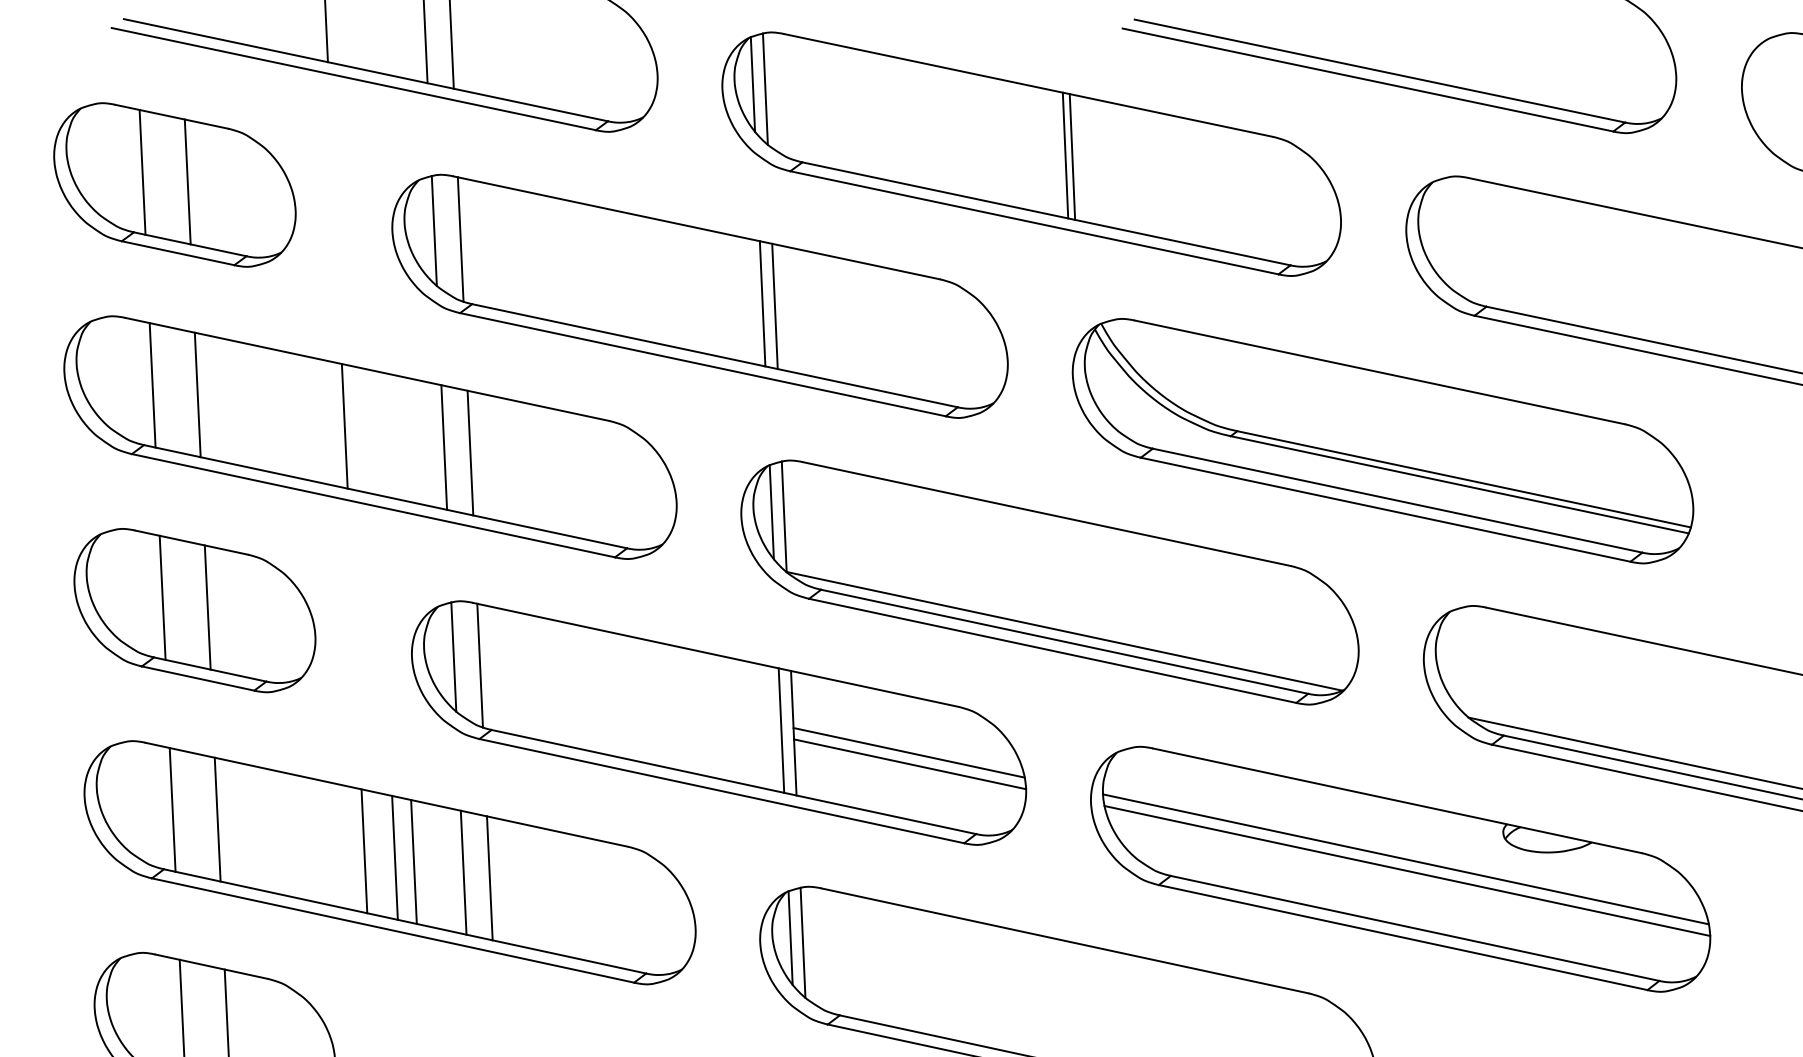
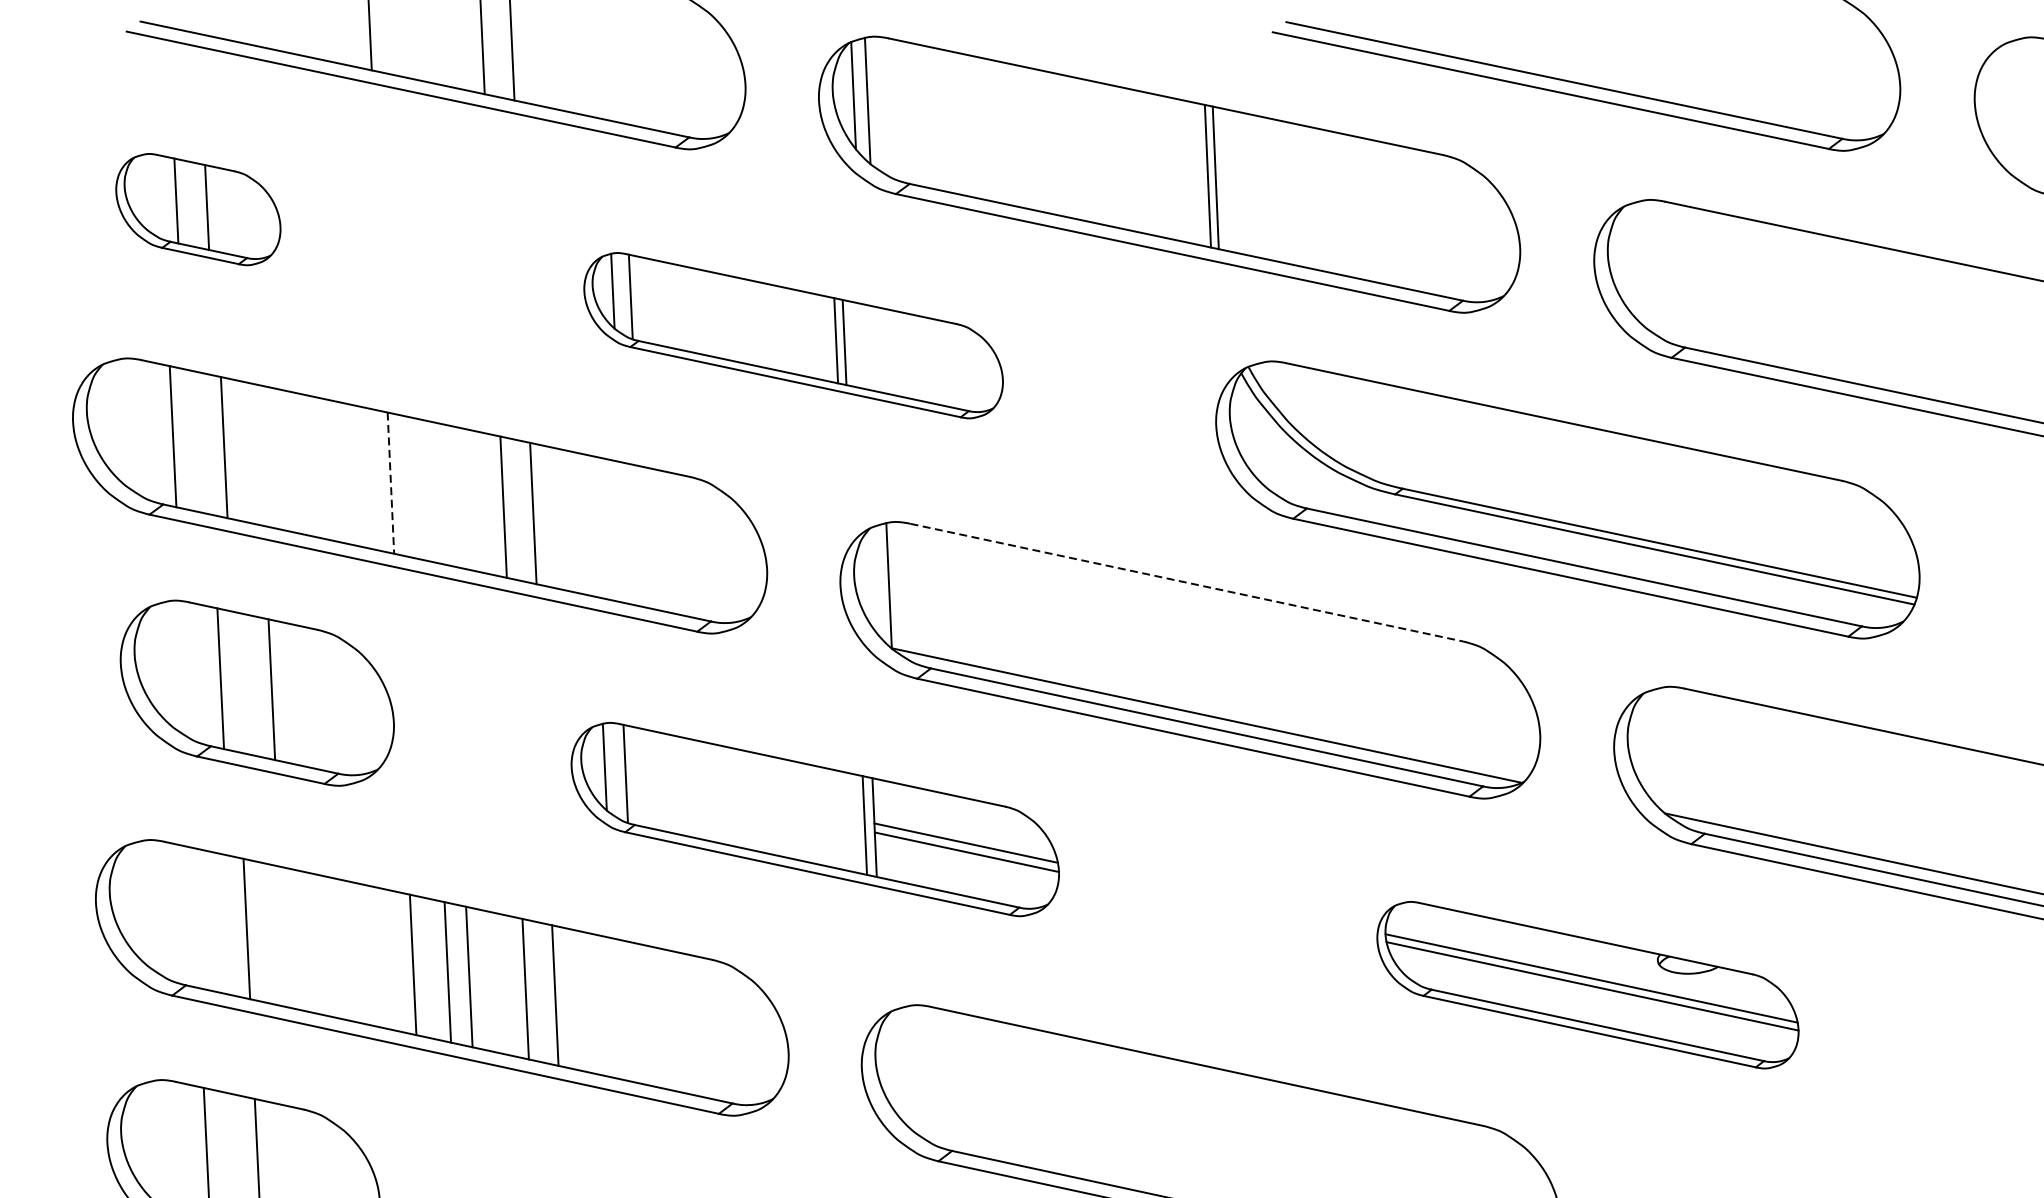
part: (174, 184) -> (197, 209), size x0.6
part: (699, 295) -> (793, 334), size x0.6
line: (344, 426) -> (390, 483), solid -> dashed
line: (771, 512) -> (874, 580), removed
line: (1047, 514) -> (1187, 583), solid -> dashed
part: (194, 610) -> (256, 693), moved
part: (719, 722) -> (815, 818), size x0.7
line: (172, 809) -> (195, 917), removed
part: (1400, 868) -> (1587, 984), size x0.6
line: (790, 937) -> (896, 1062), removed
line: (802, 942) -> (909, 1068), removed

